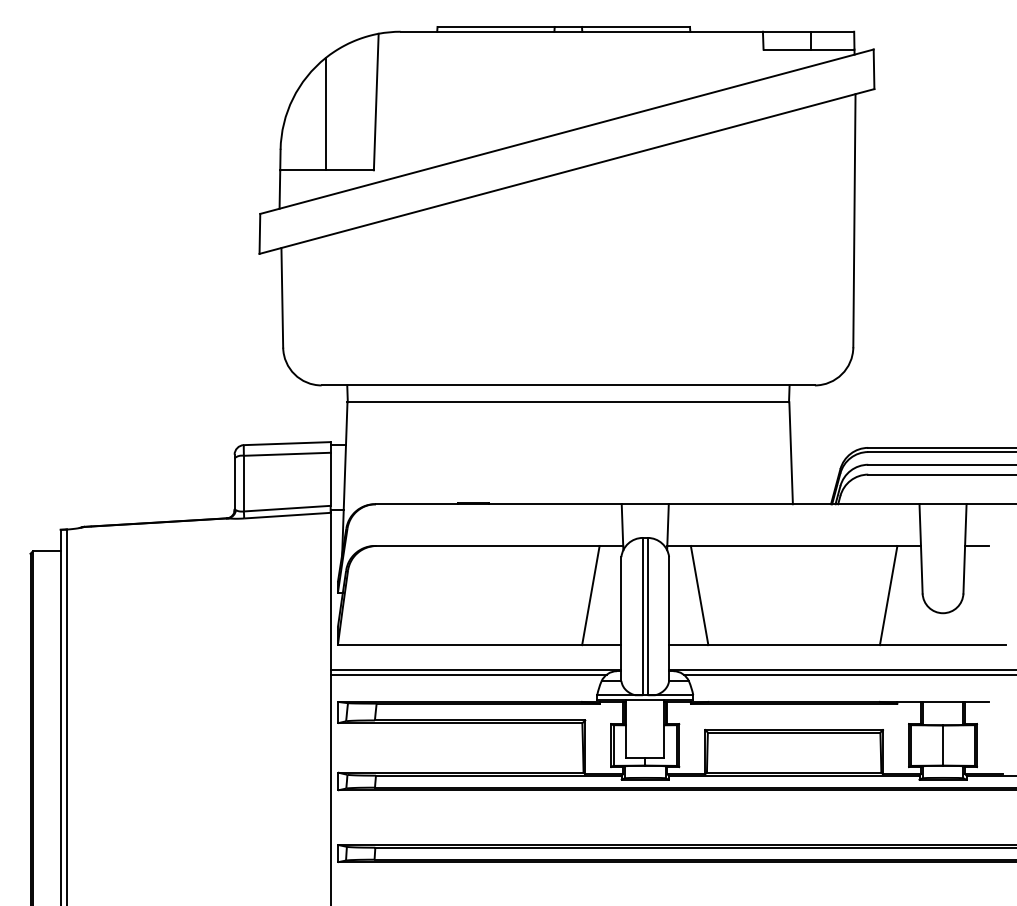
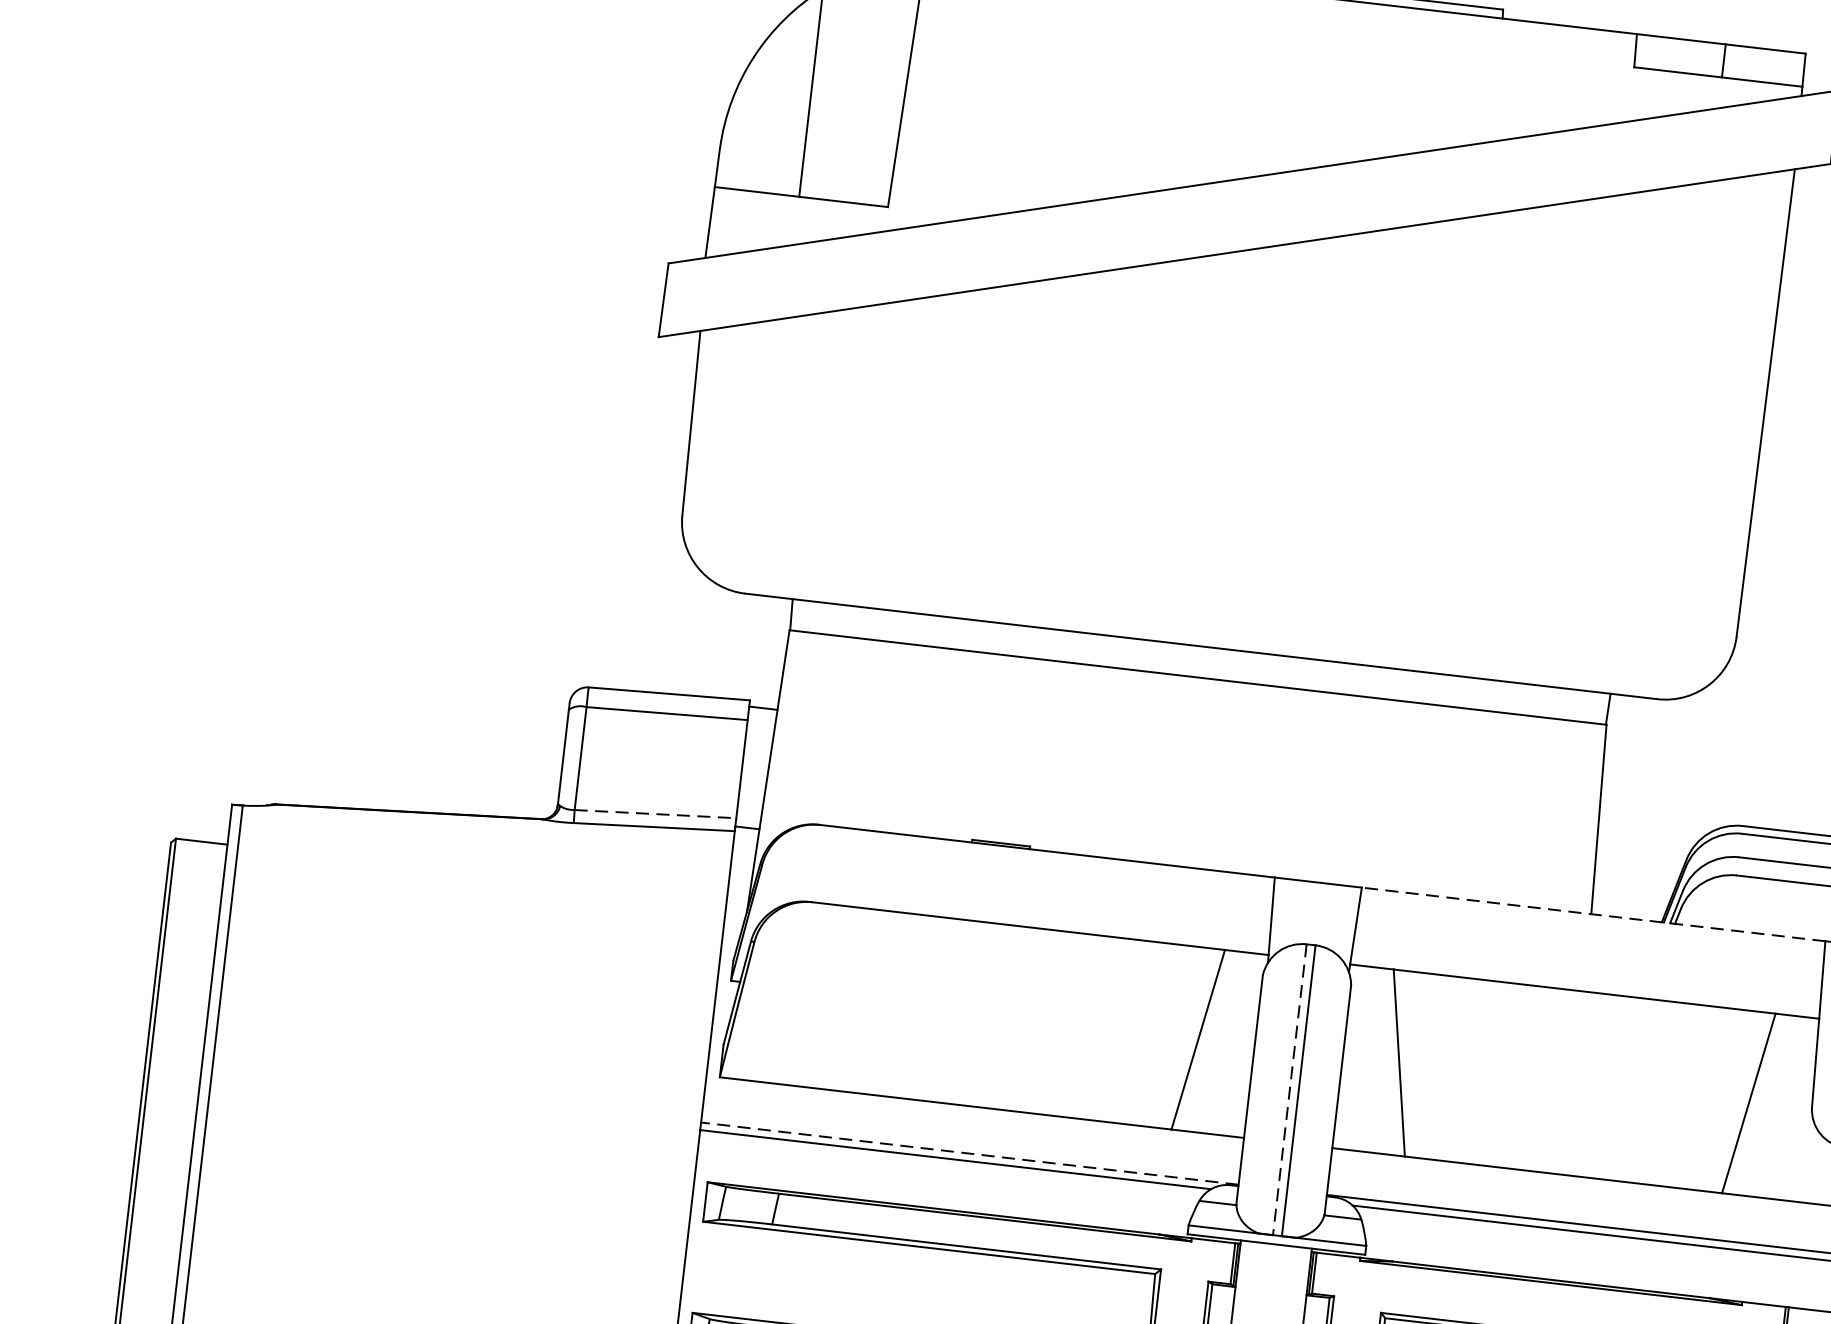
line: (793, 504) -> (1592, 914), solid -> dashed
line: (288, 508) -> (657, 814), solid -> dashed
line: (642, 616) -> (1289, 1089), solid -> dashed
line: (475, 670) -> (968, 1153), solid -> dashed

